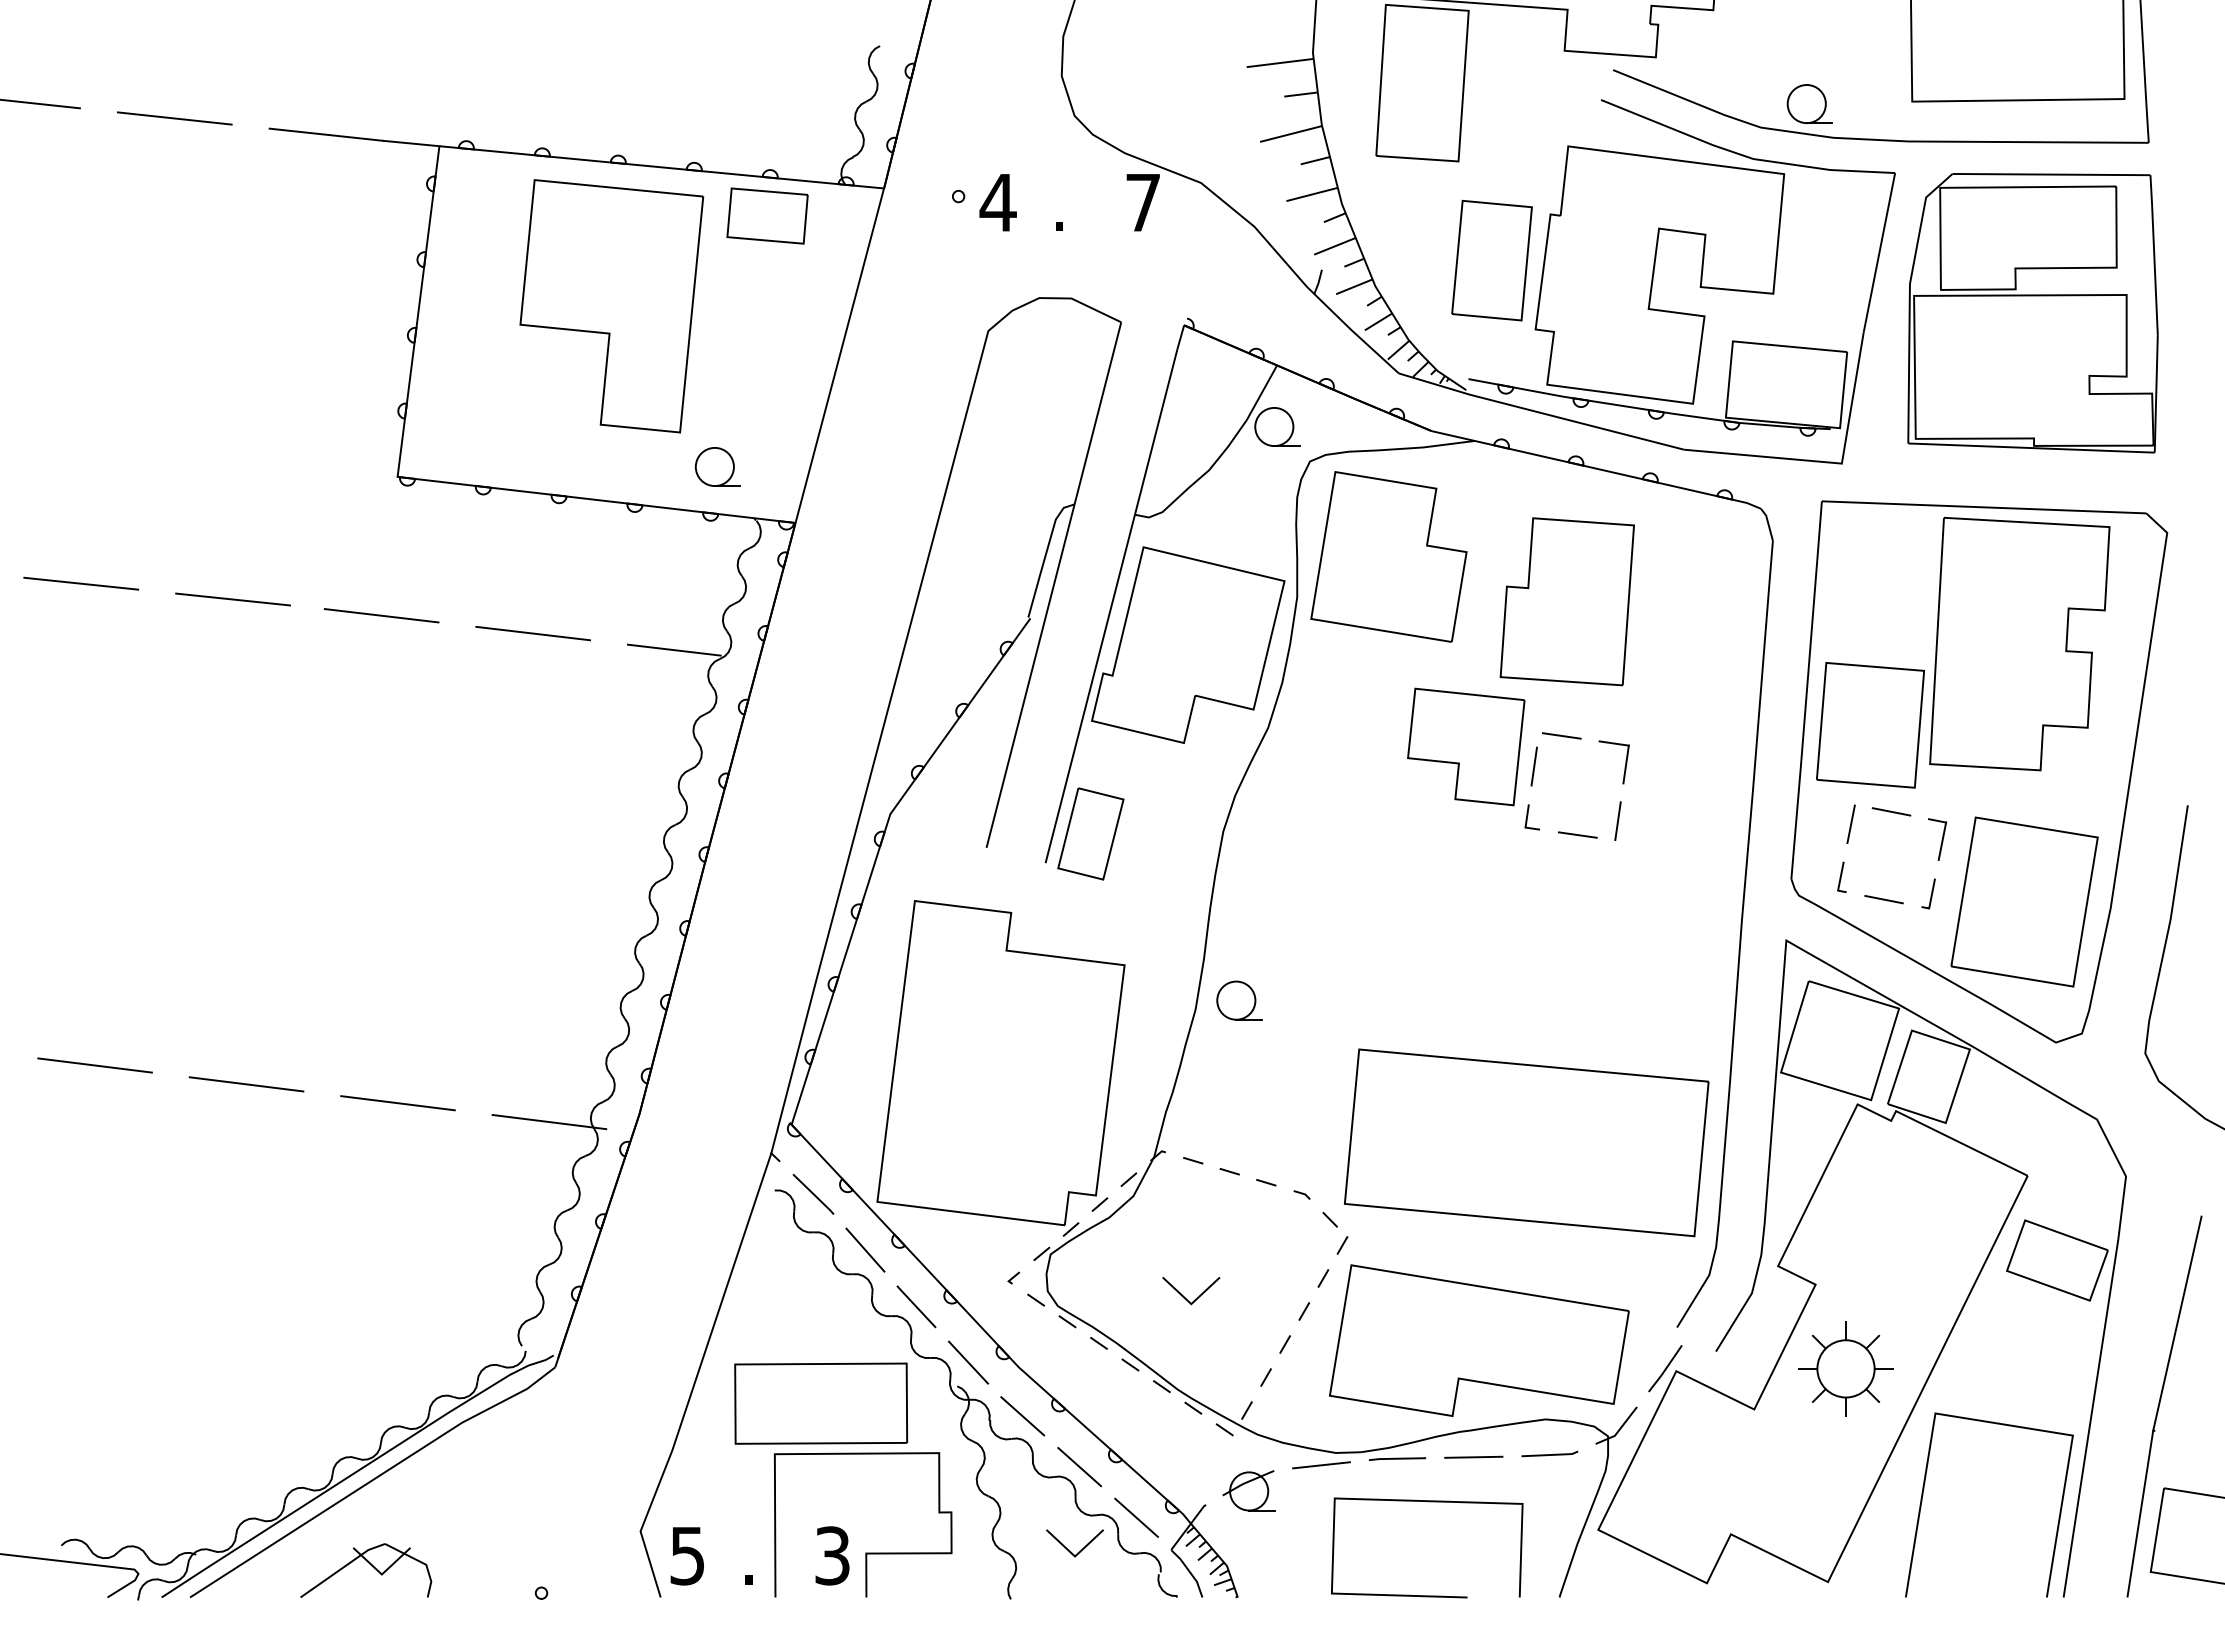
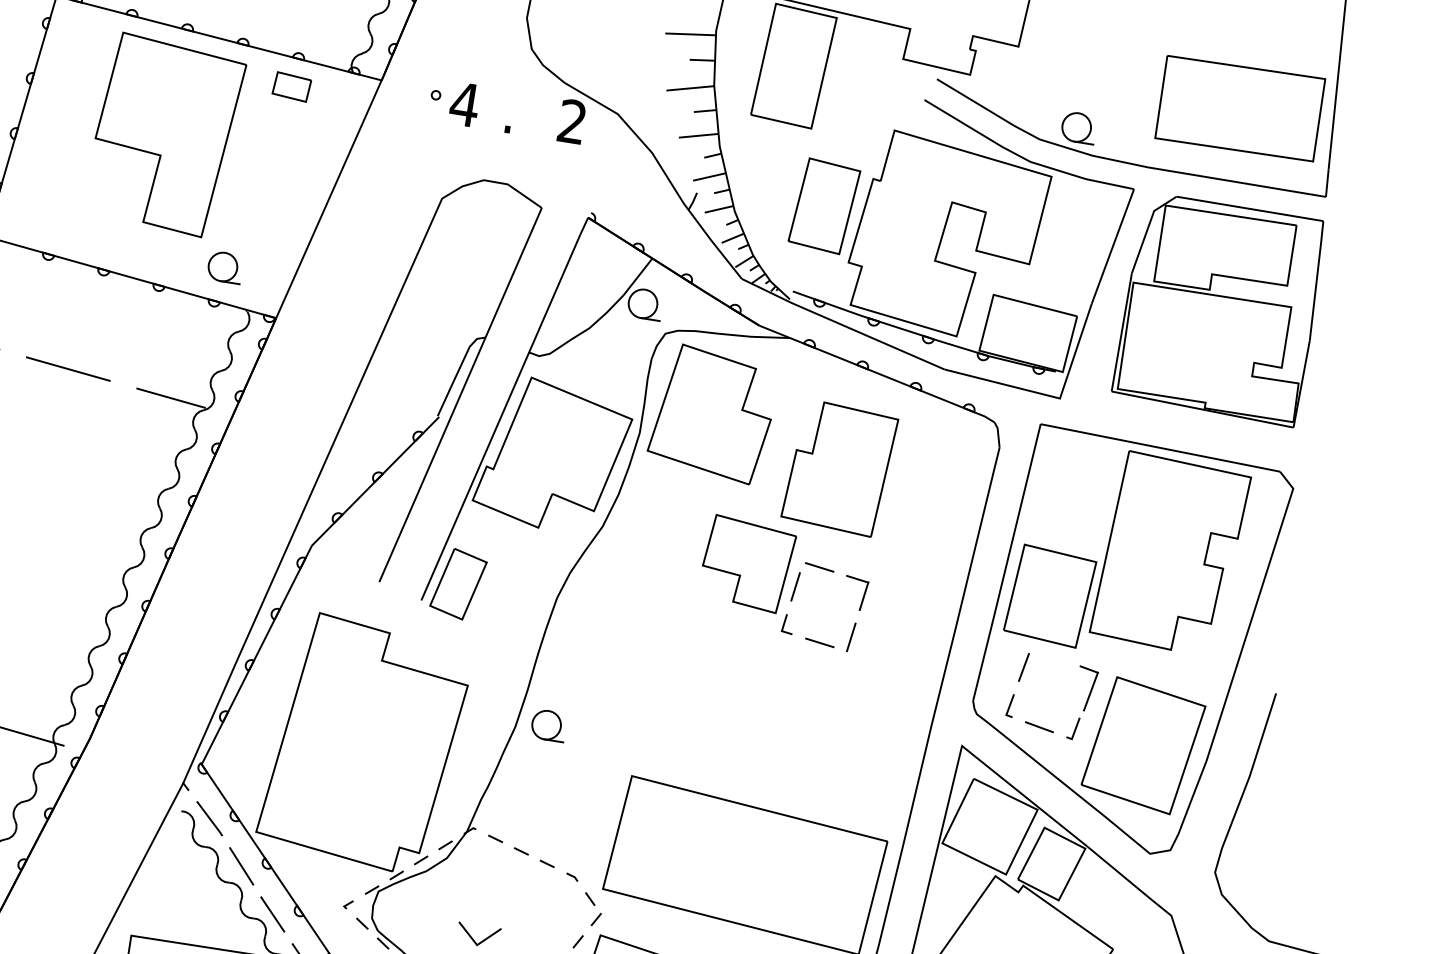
text: (1142, 202) -> (571, 121), 7 -> 2
part: (767, 215) -> (291, 86), size x0.6
line: (1891, 811) -> (1055, 662), removed
part: (1937, 839) -> (1086, 688), size x1.4

